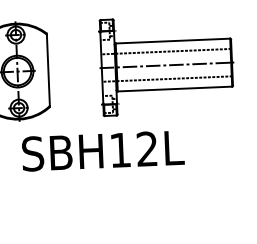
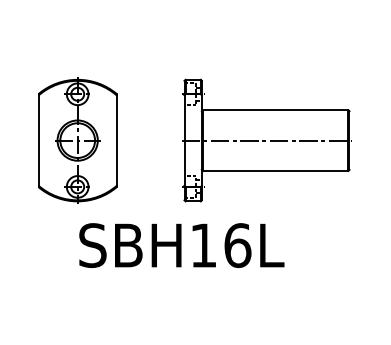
line: (165, 51) -> (266, 123), removed
line: (167, 78) -> (266, 157), removed
text: (147, 149) -> (237, 245), SBH12L -> SBH16L

